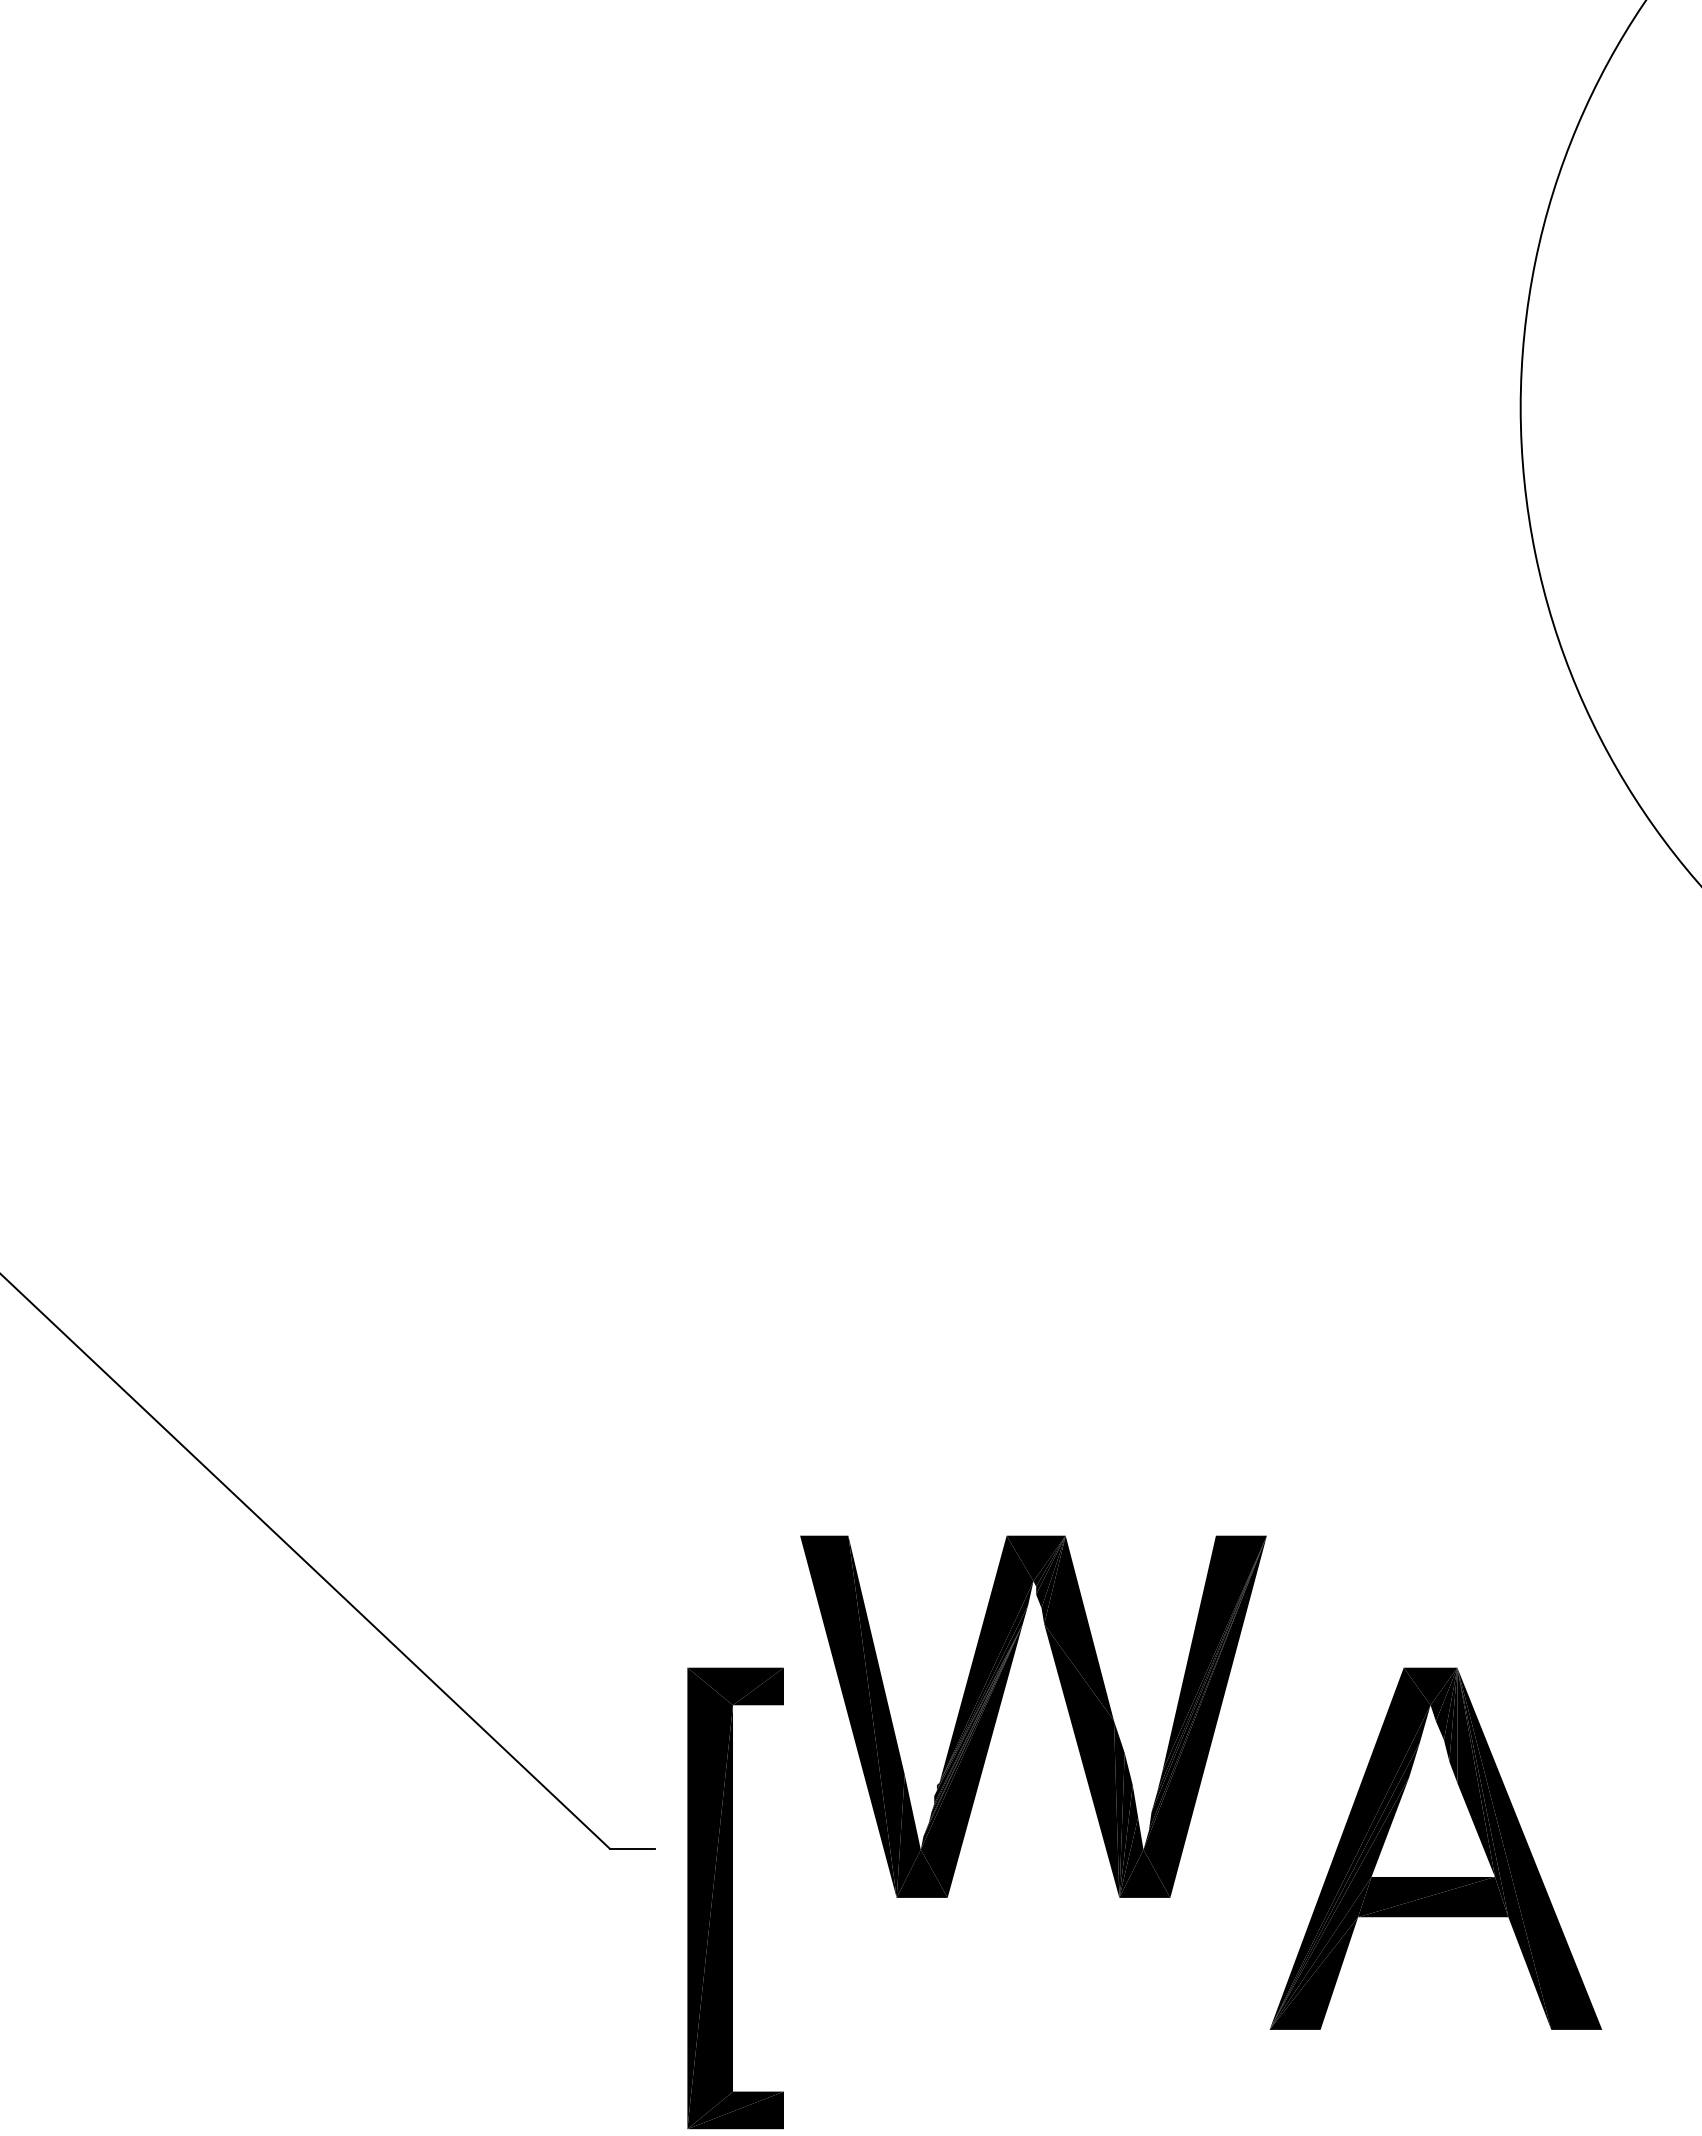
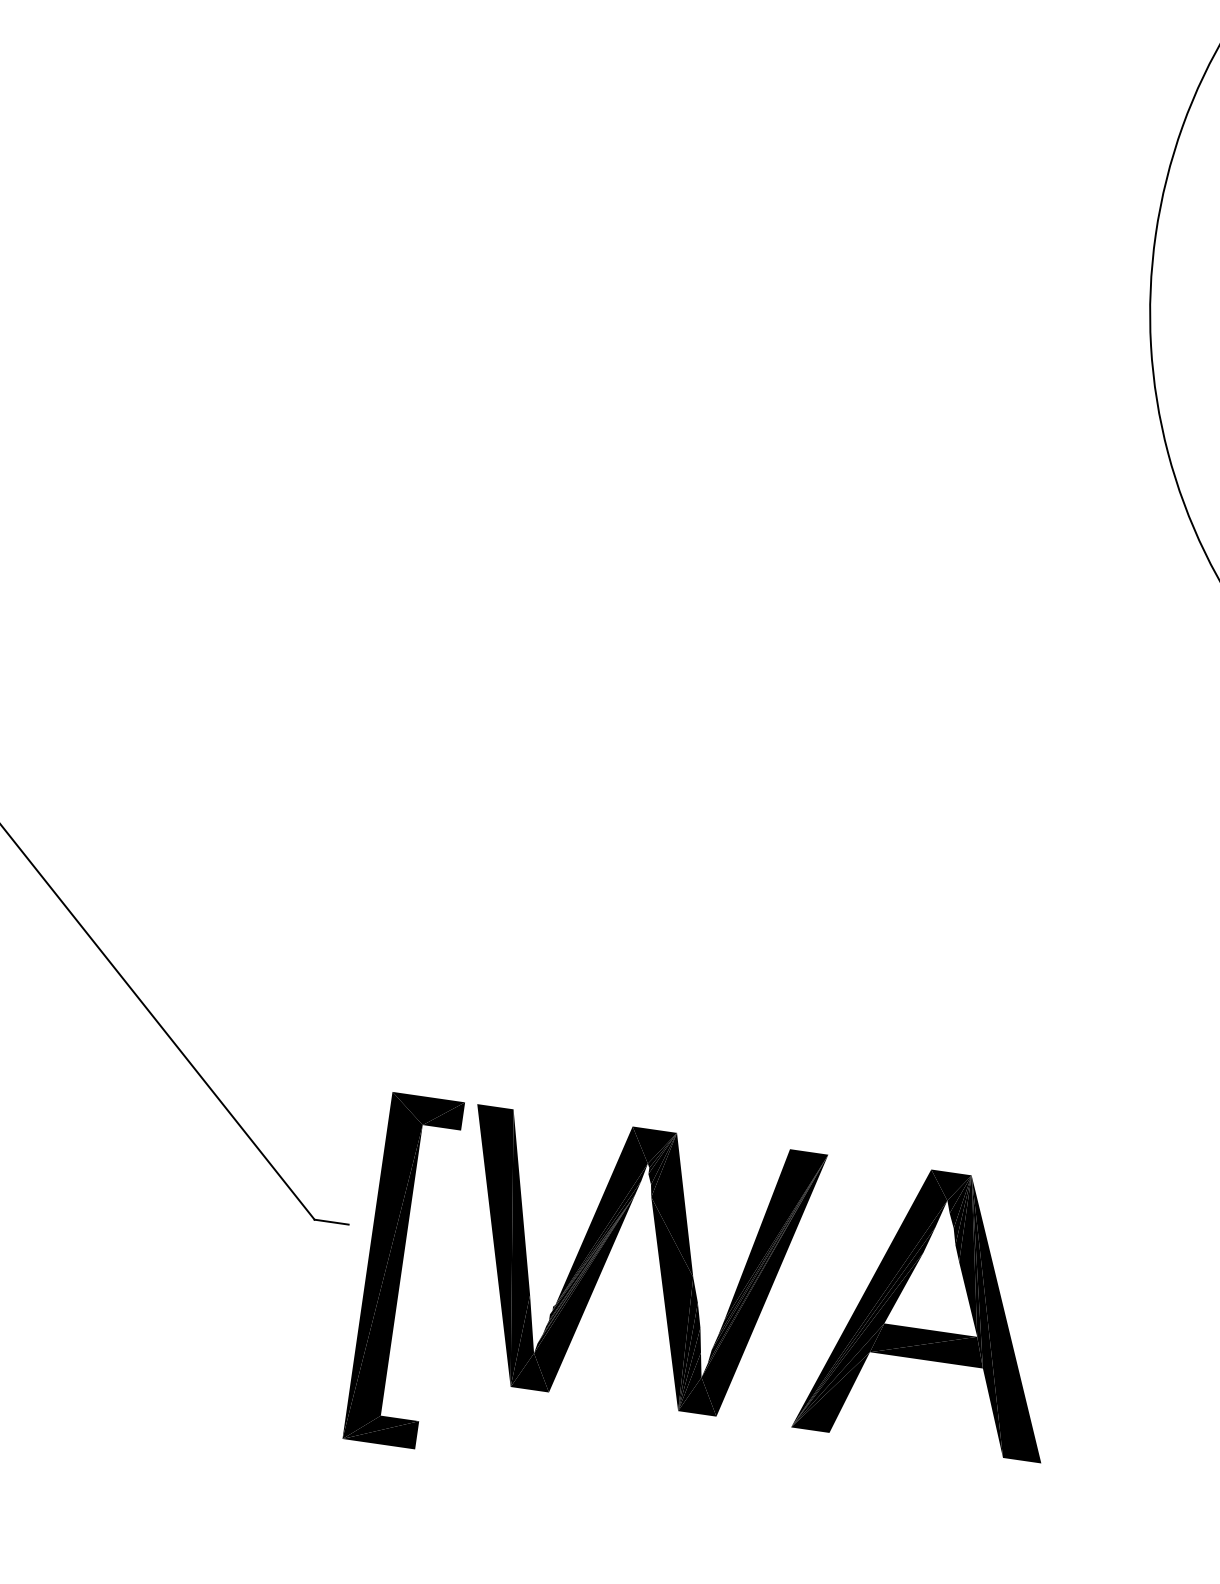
part: (1000, 1706) -> (609, 1254), moved

